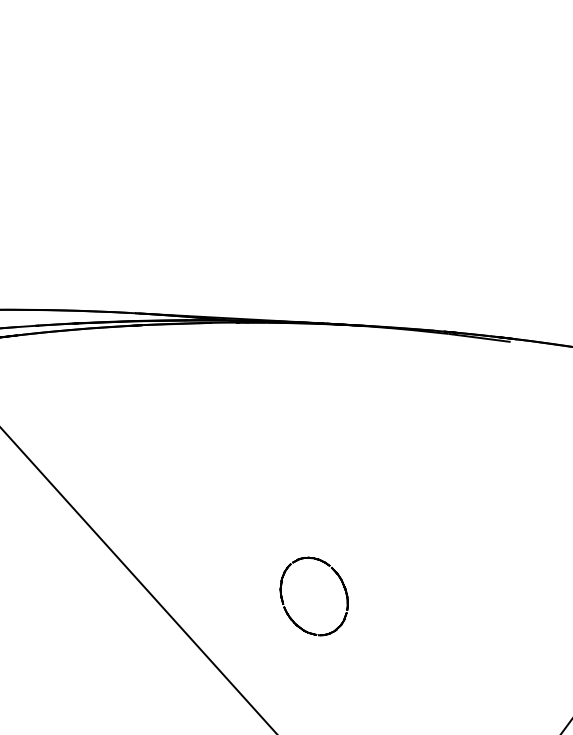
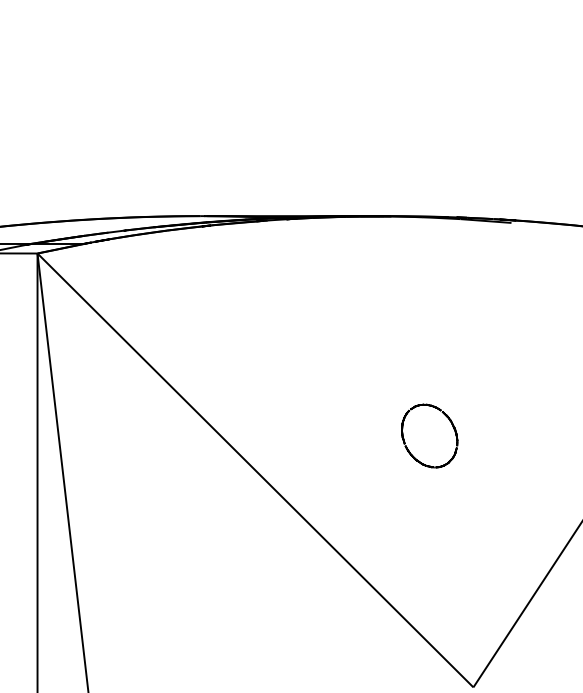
part: (314, 595) -> (429, 435), moved

